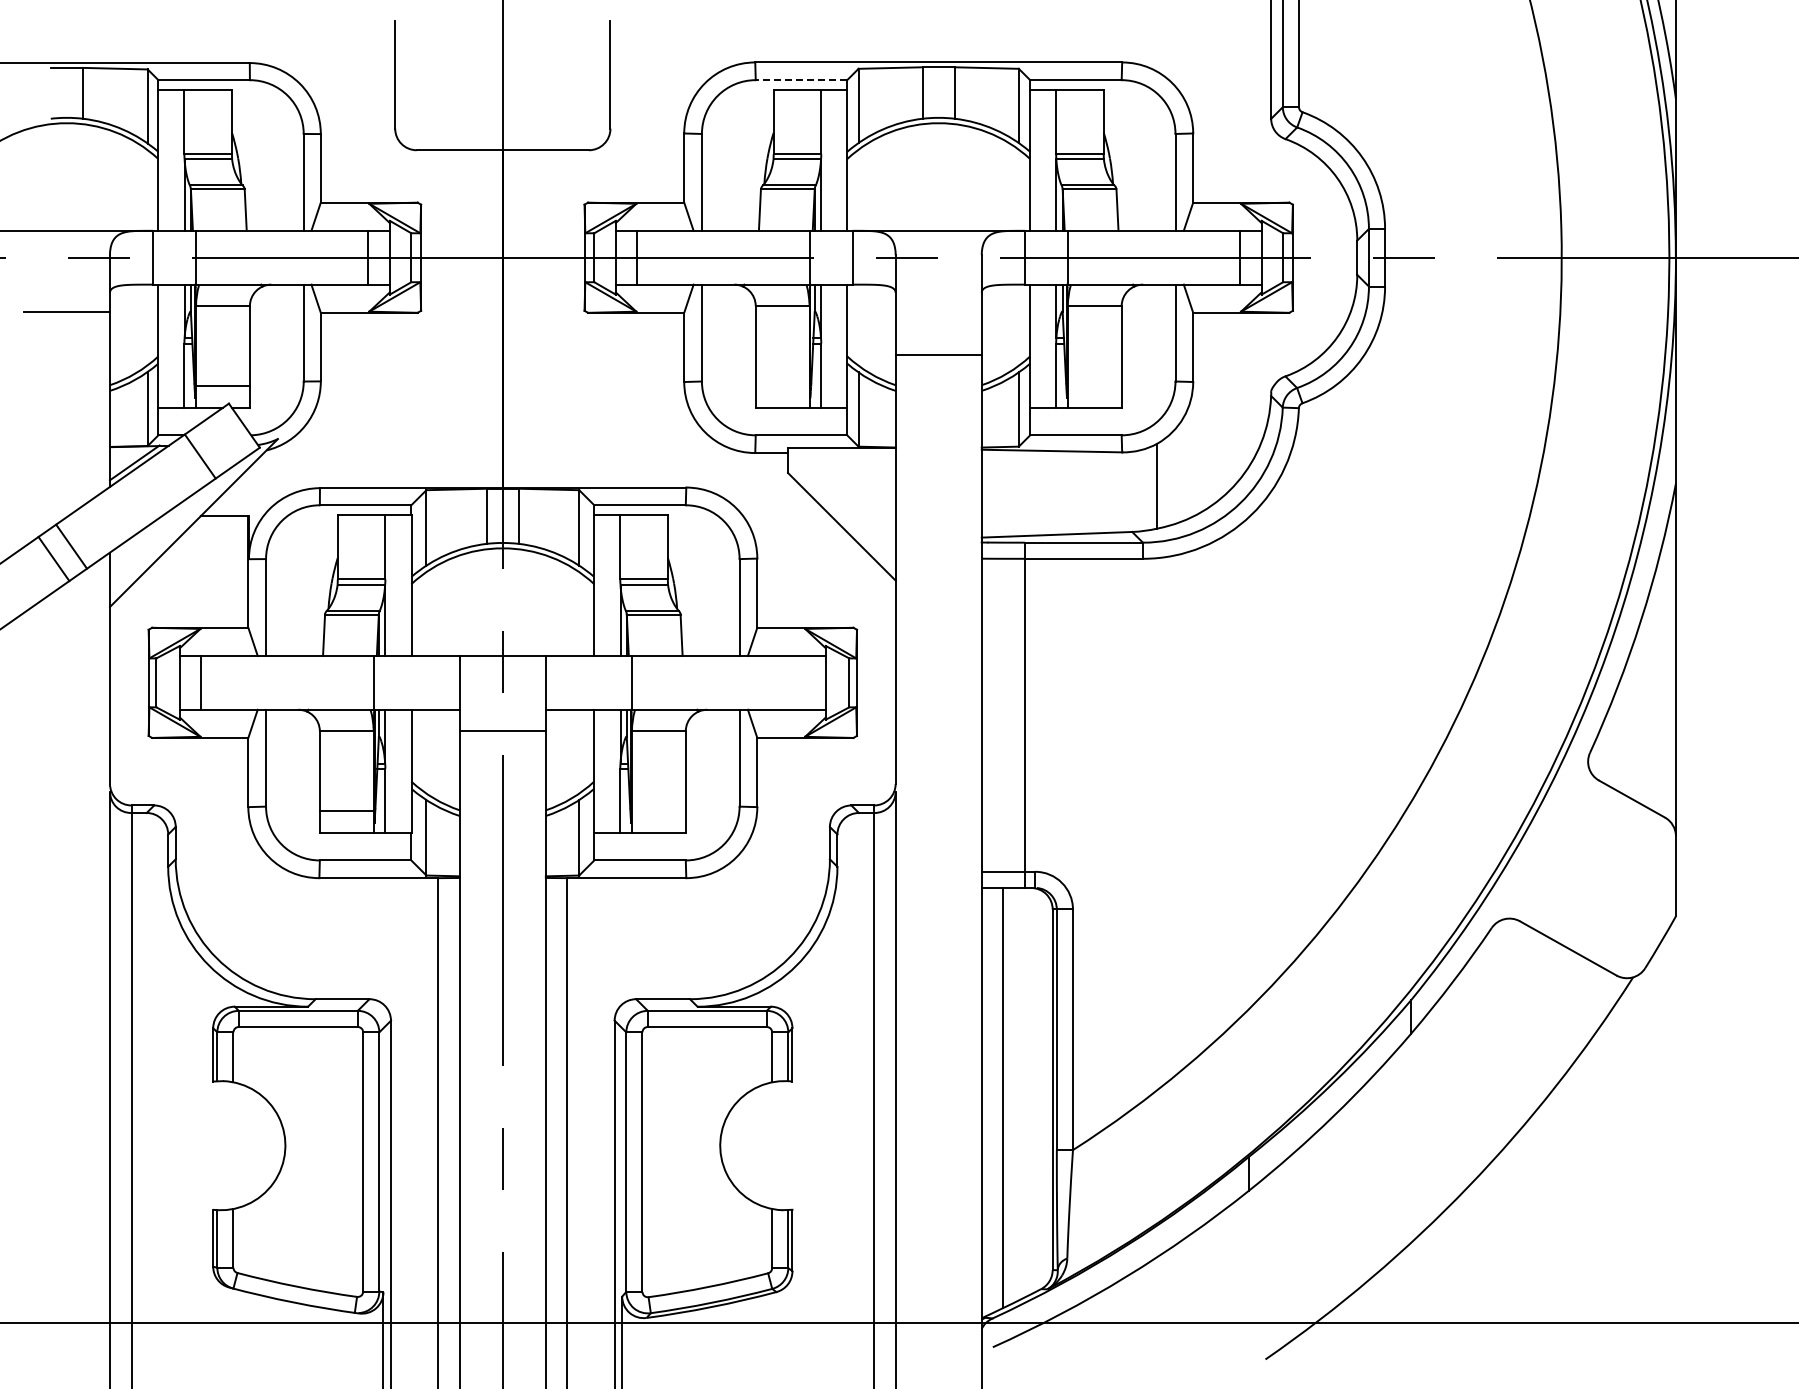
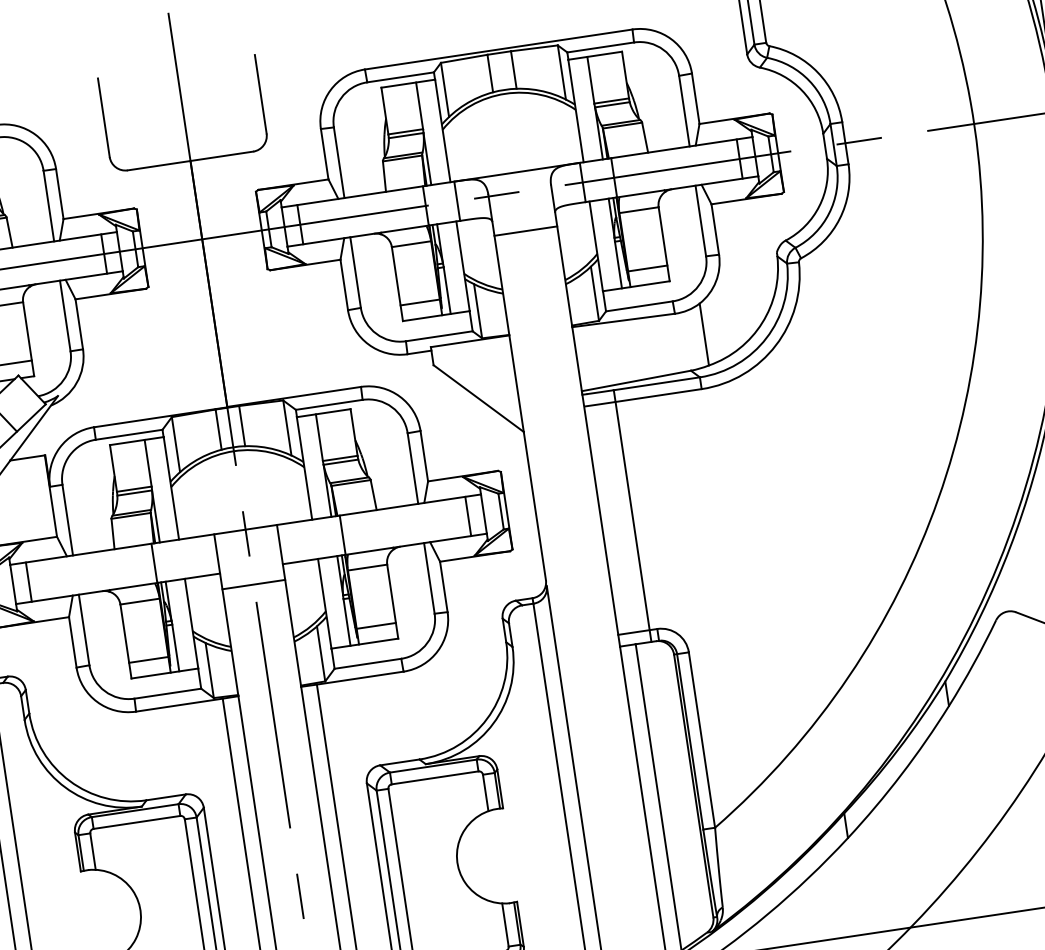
line: (801, 80) -> (400, 77), dashed -> solid
line: (938, 354) -> (525, 231), moved
line: (782, 386) -> (420, 302), added
line: (1094, 386) -> (647, 268), added
line: (804, 682) -> (468, 516), added
line: (658, 811) -> (376, 626), added

